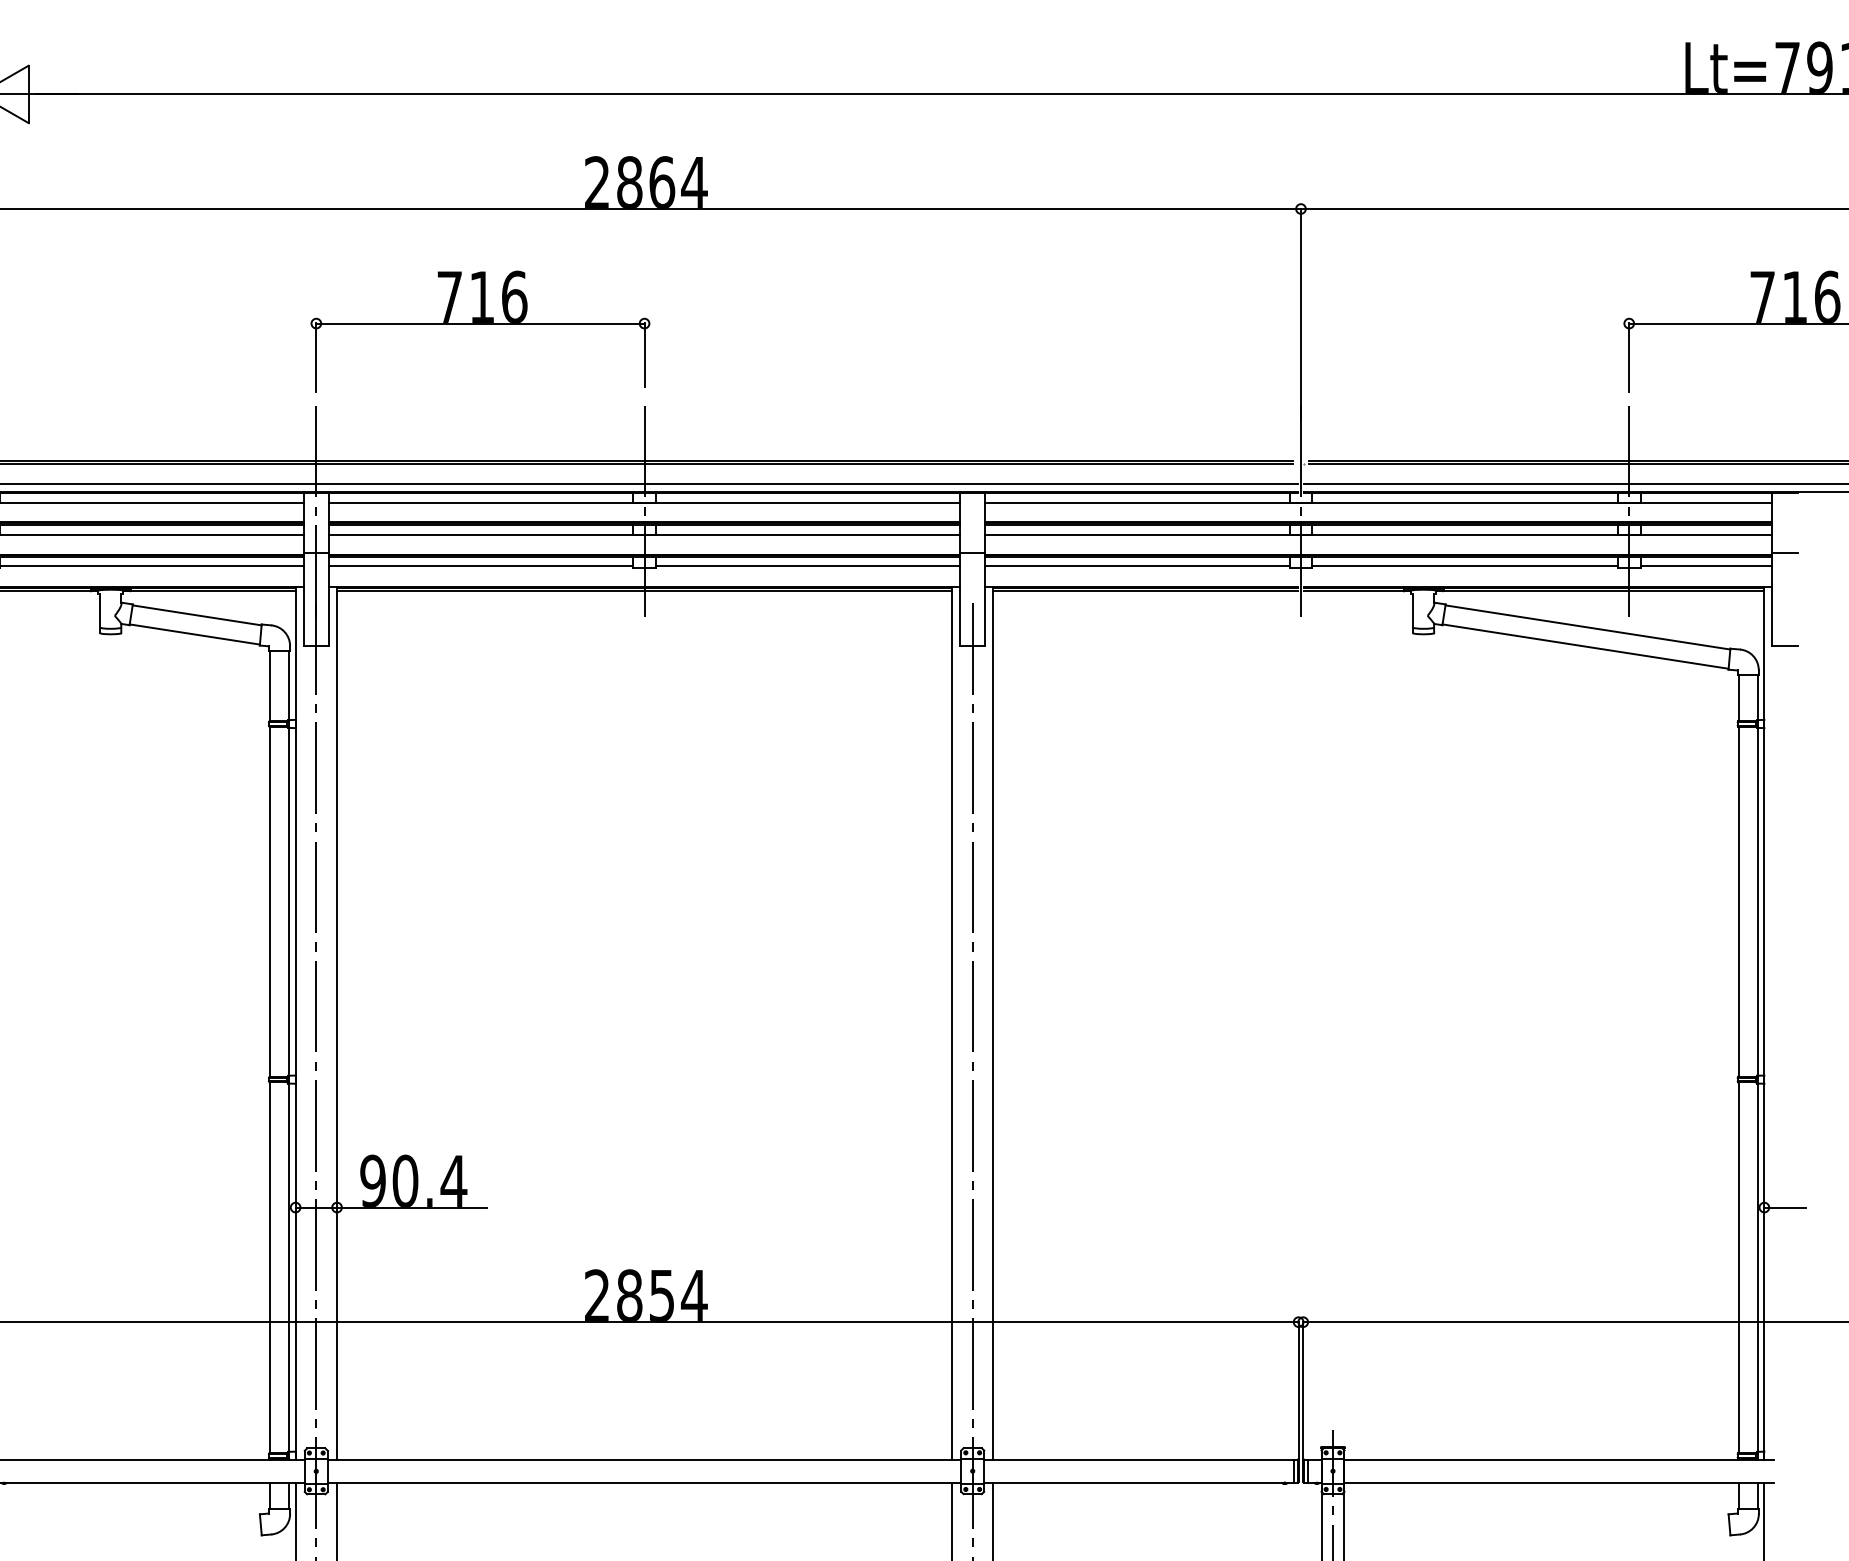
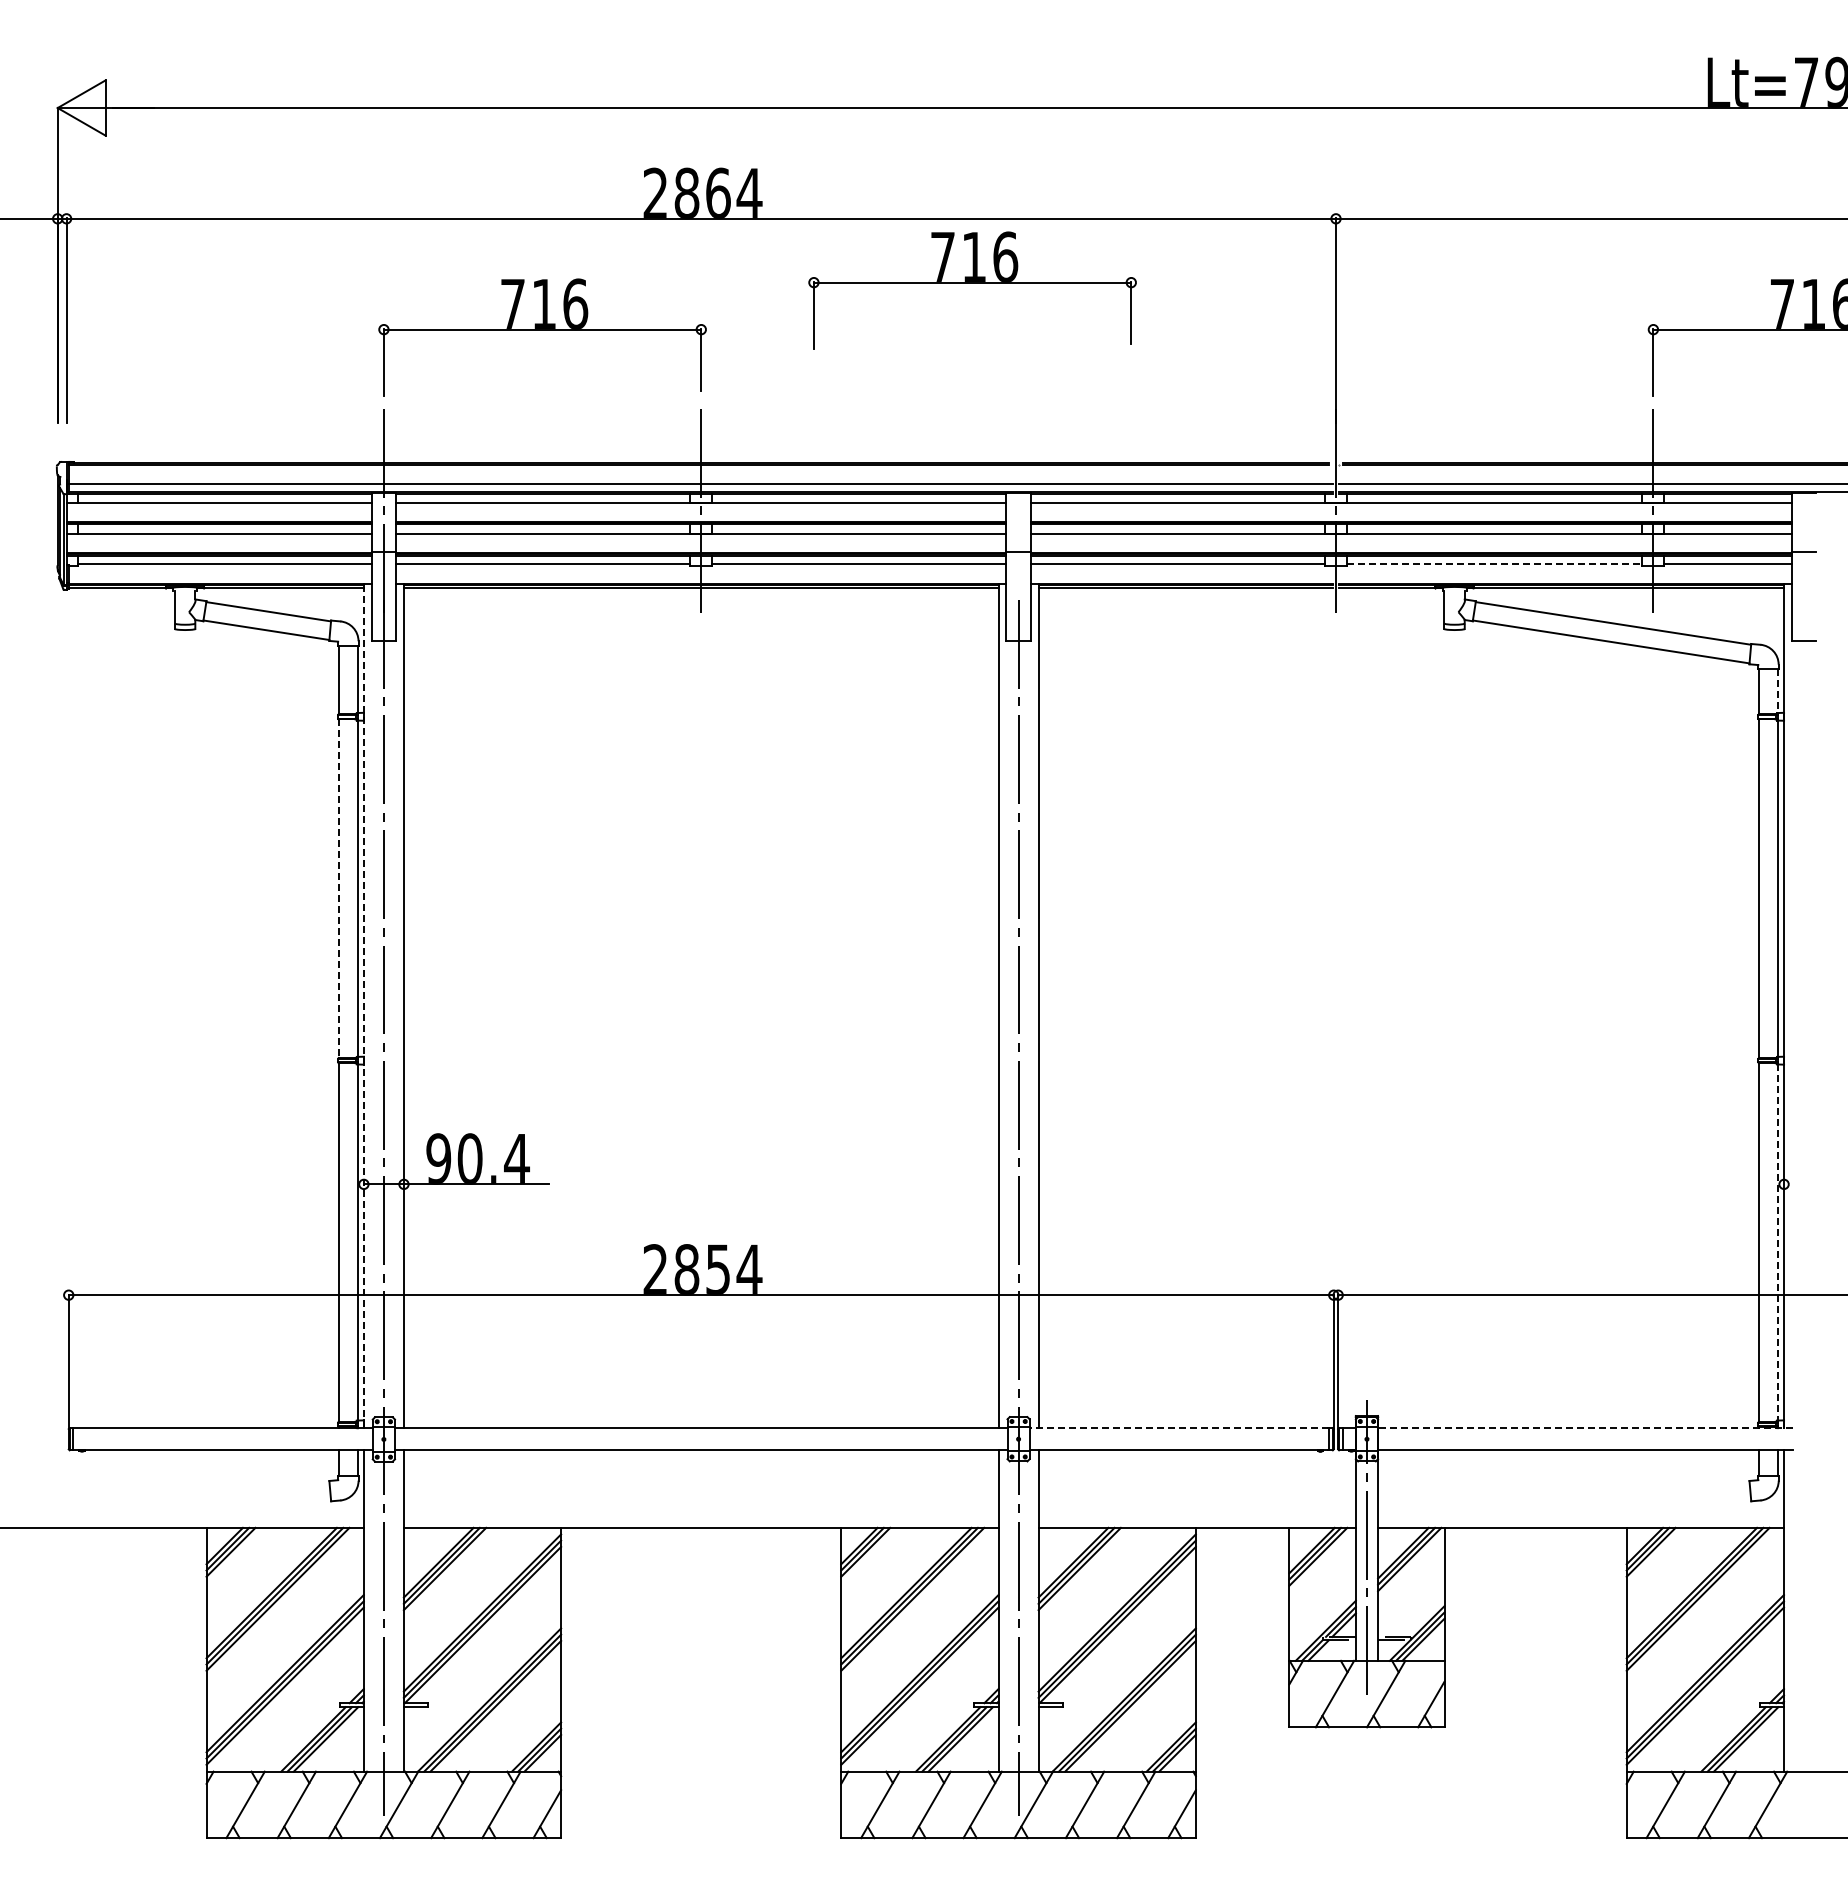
part: (925, 275) -> (972, 283), added
line: (1464, 565) -> (1494, 563), solid -> dashed
line: (1757, 697) -> (1777, 691), solid -> dashed
line: (270, 902) -> (339, 889), solid -> dashed
line: (295, 1023) -> (363, 1006), solid -> dashed
line: (1785, 1207) -> (1804, 1184), removed
line: (1757, 1268) -> (1777, 1243), solid -> dashed
line: (1139, 1460) -> (1179, 1428), solid -> dashed
line: (1559, 1460) -> (1585, 1428), solid -> dashed

